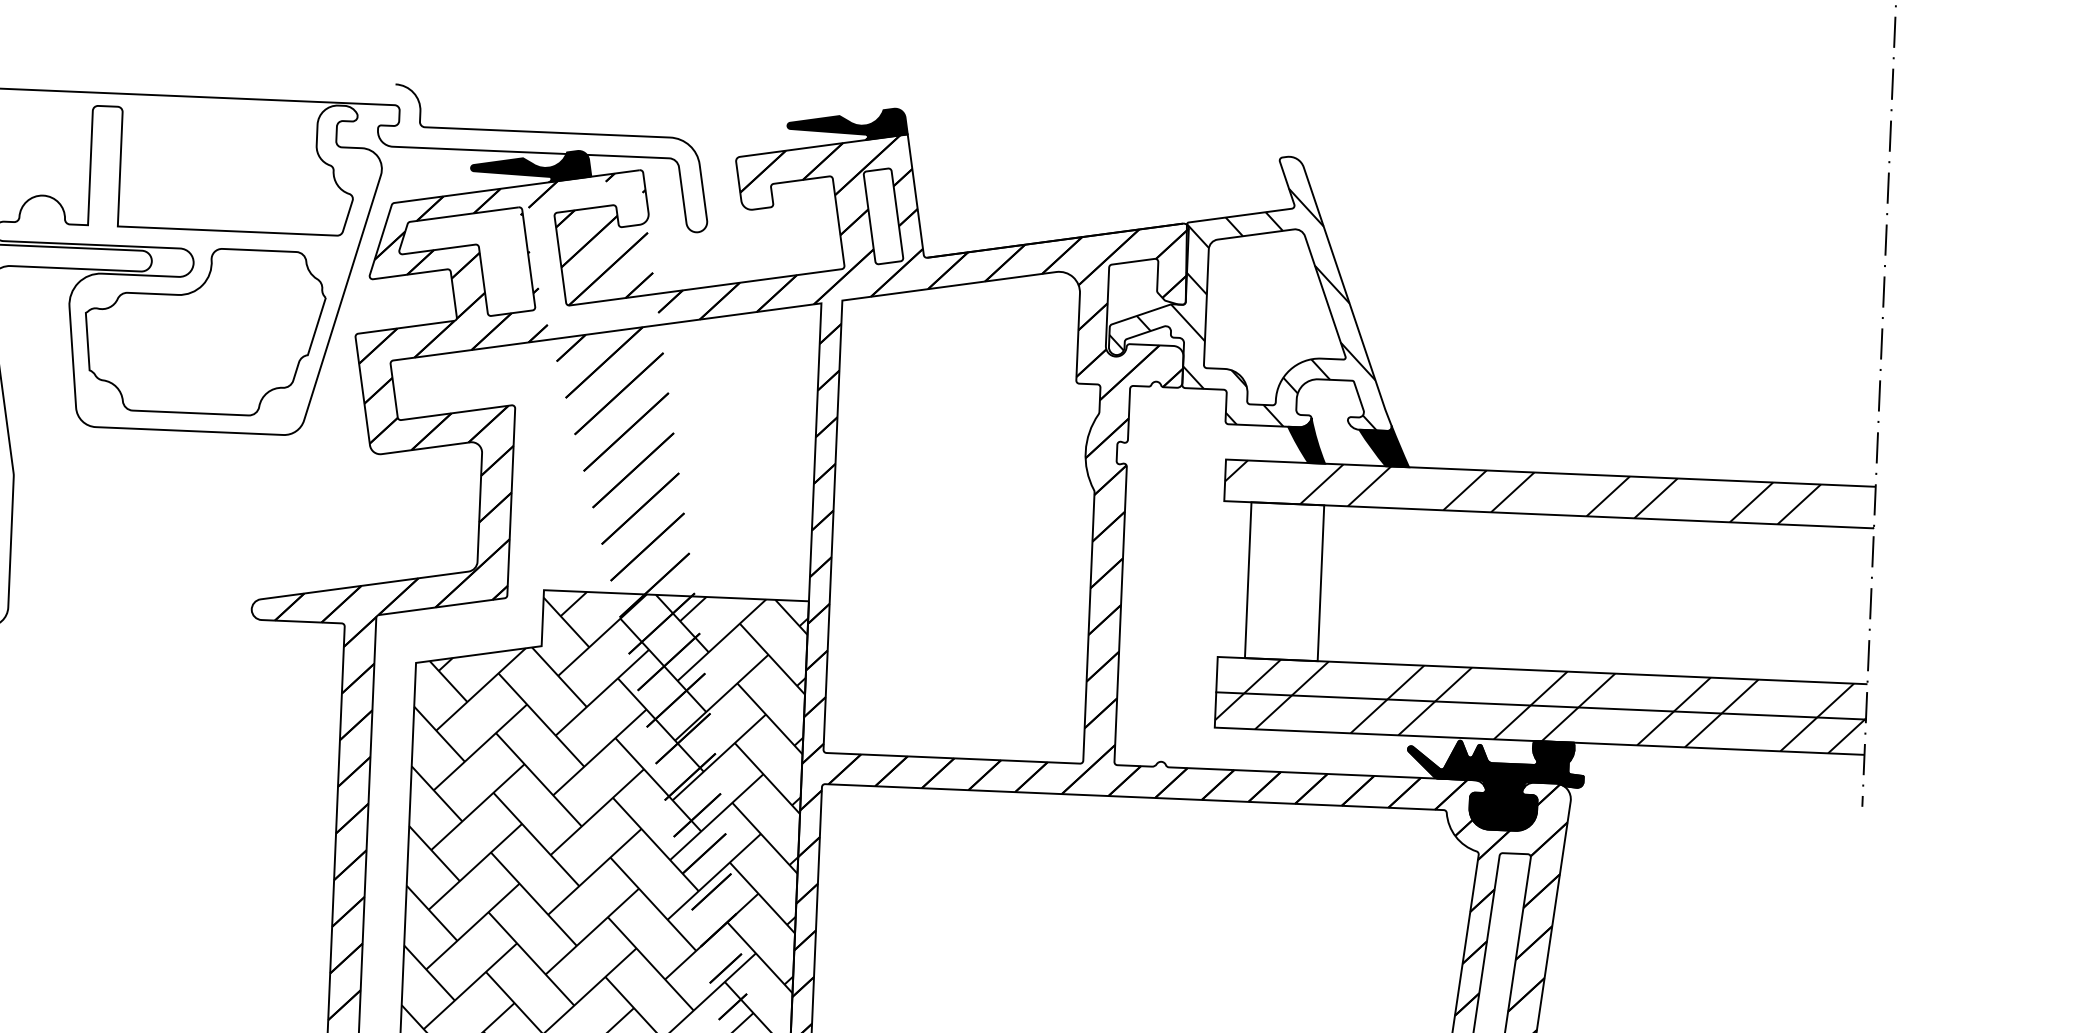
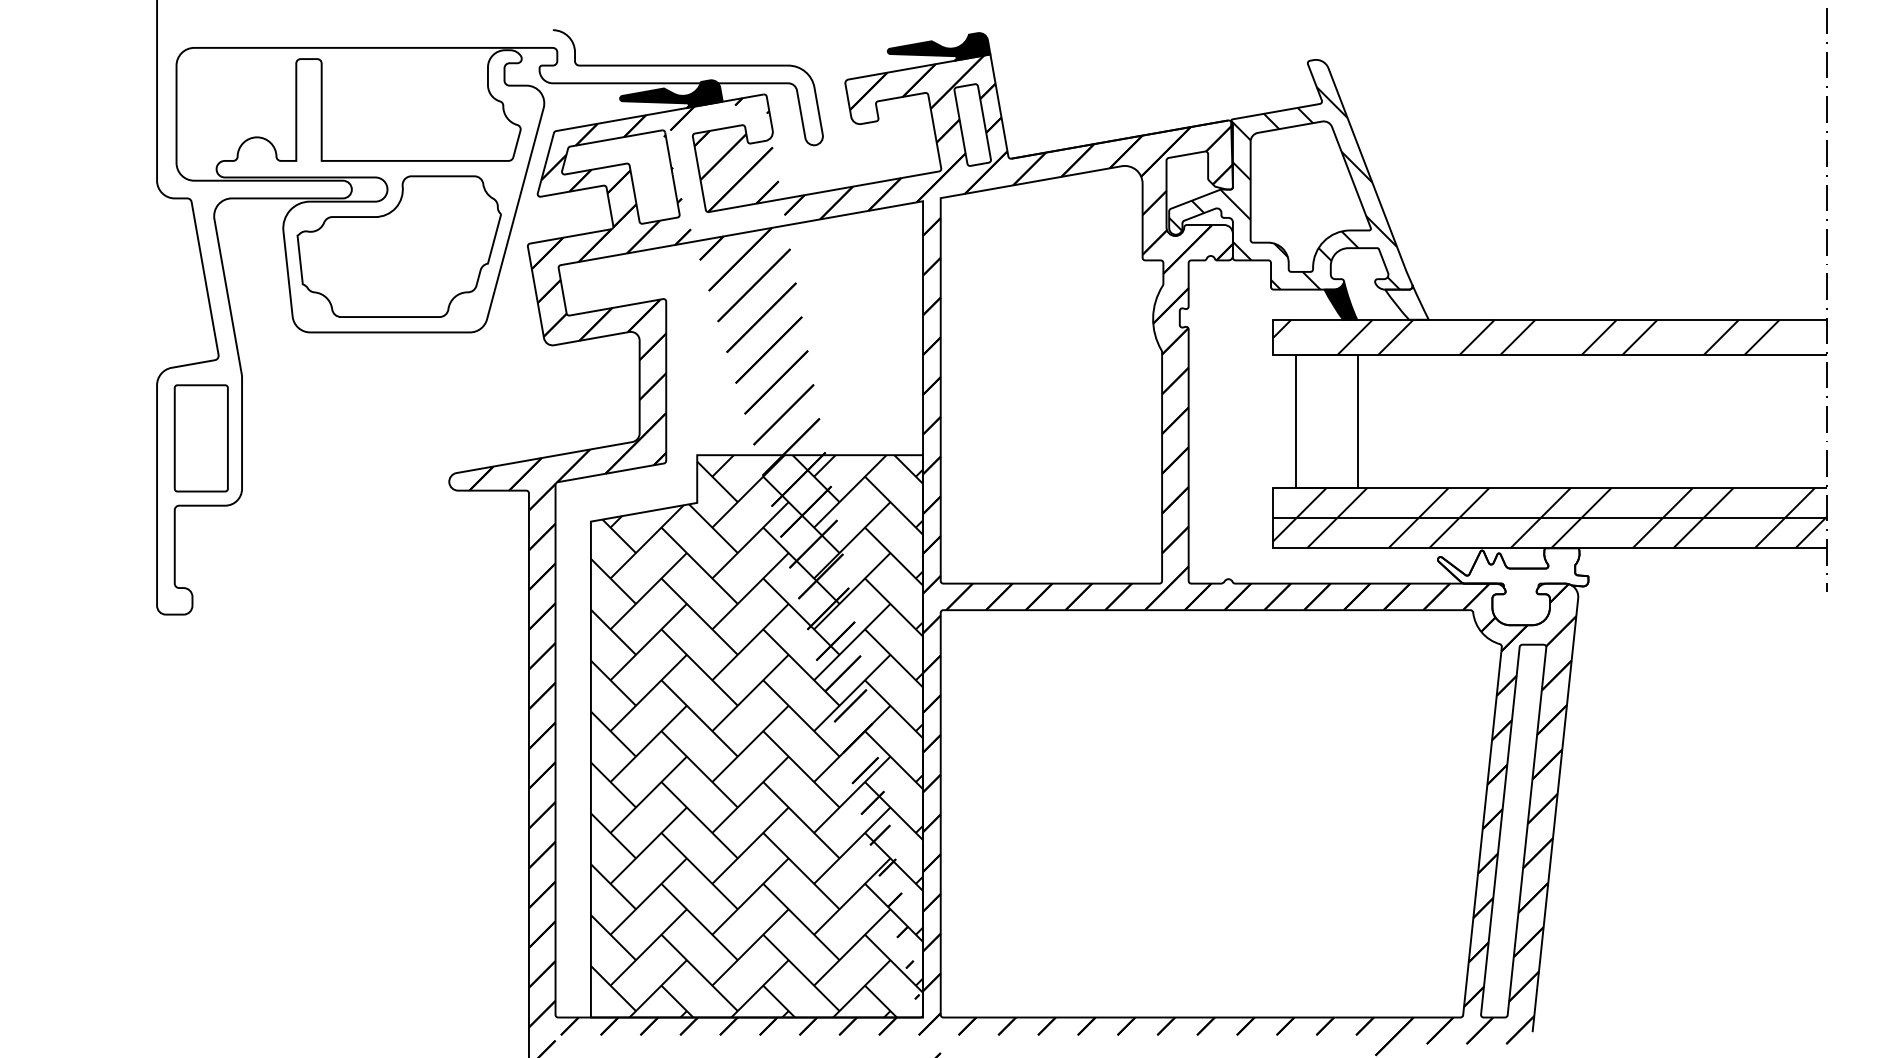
fill: (1383, 445) -> (1406, 302), removed
fill: (1494, 784) -> (1512, 586), removed

